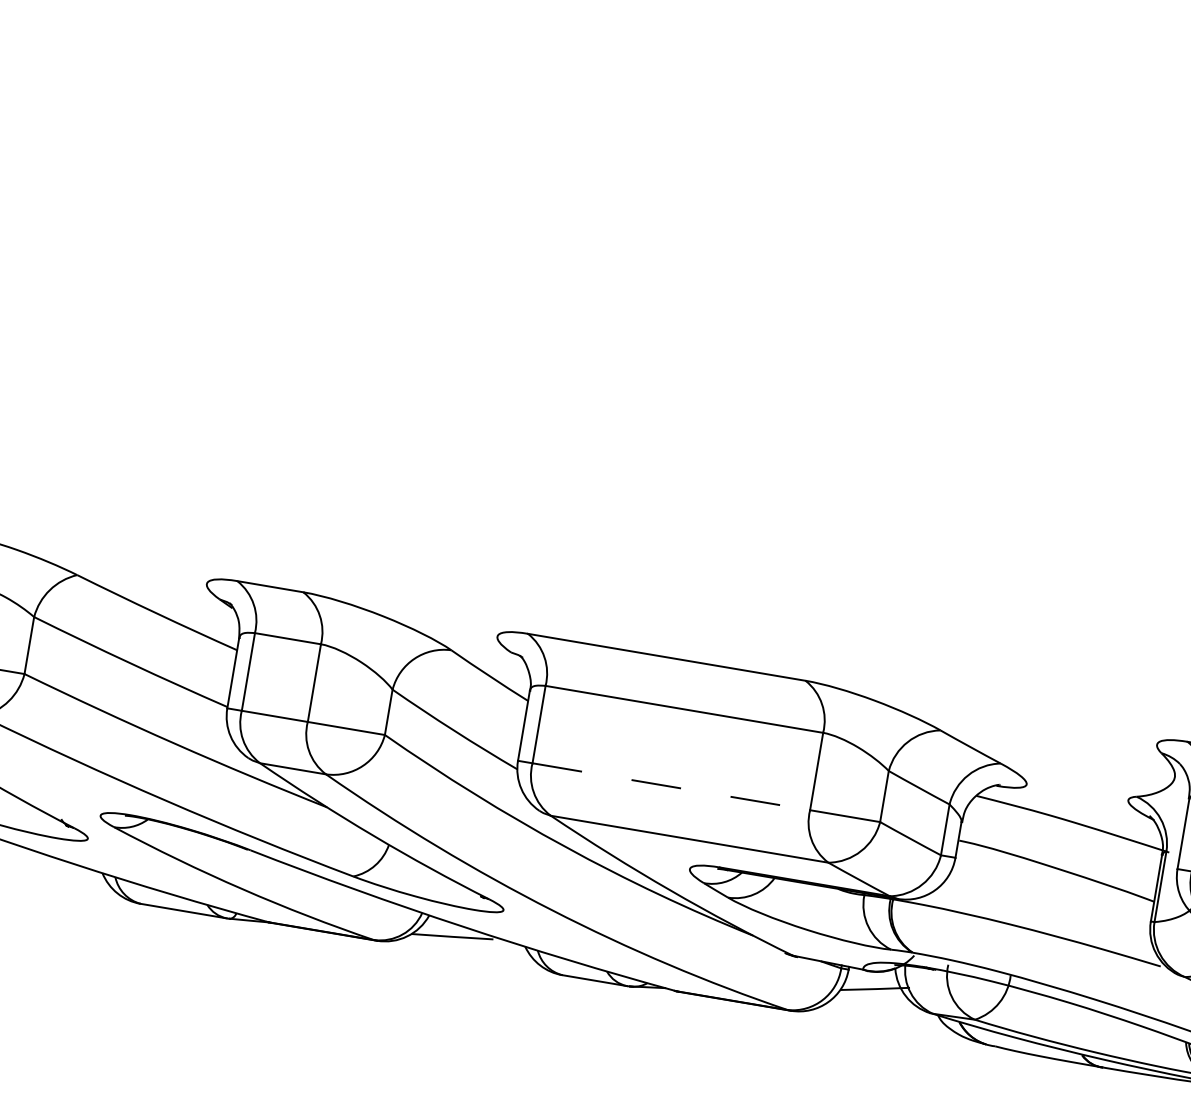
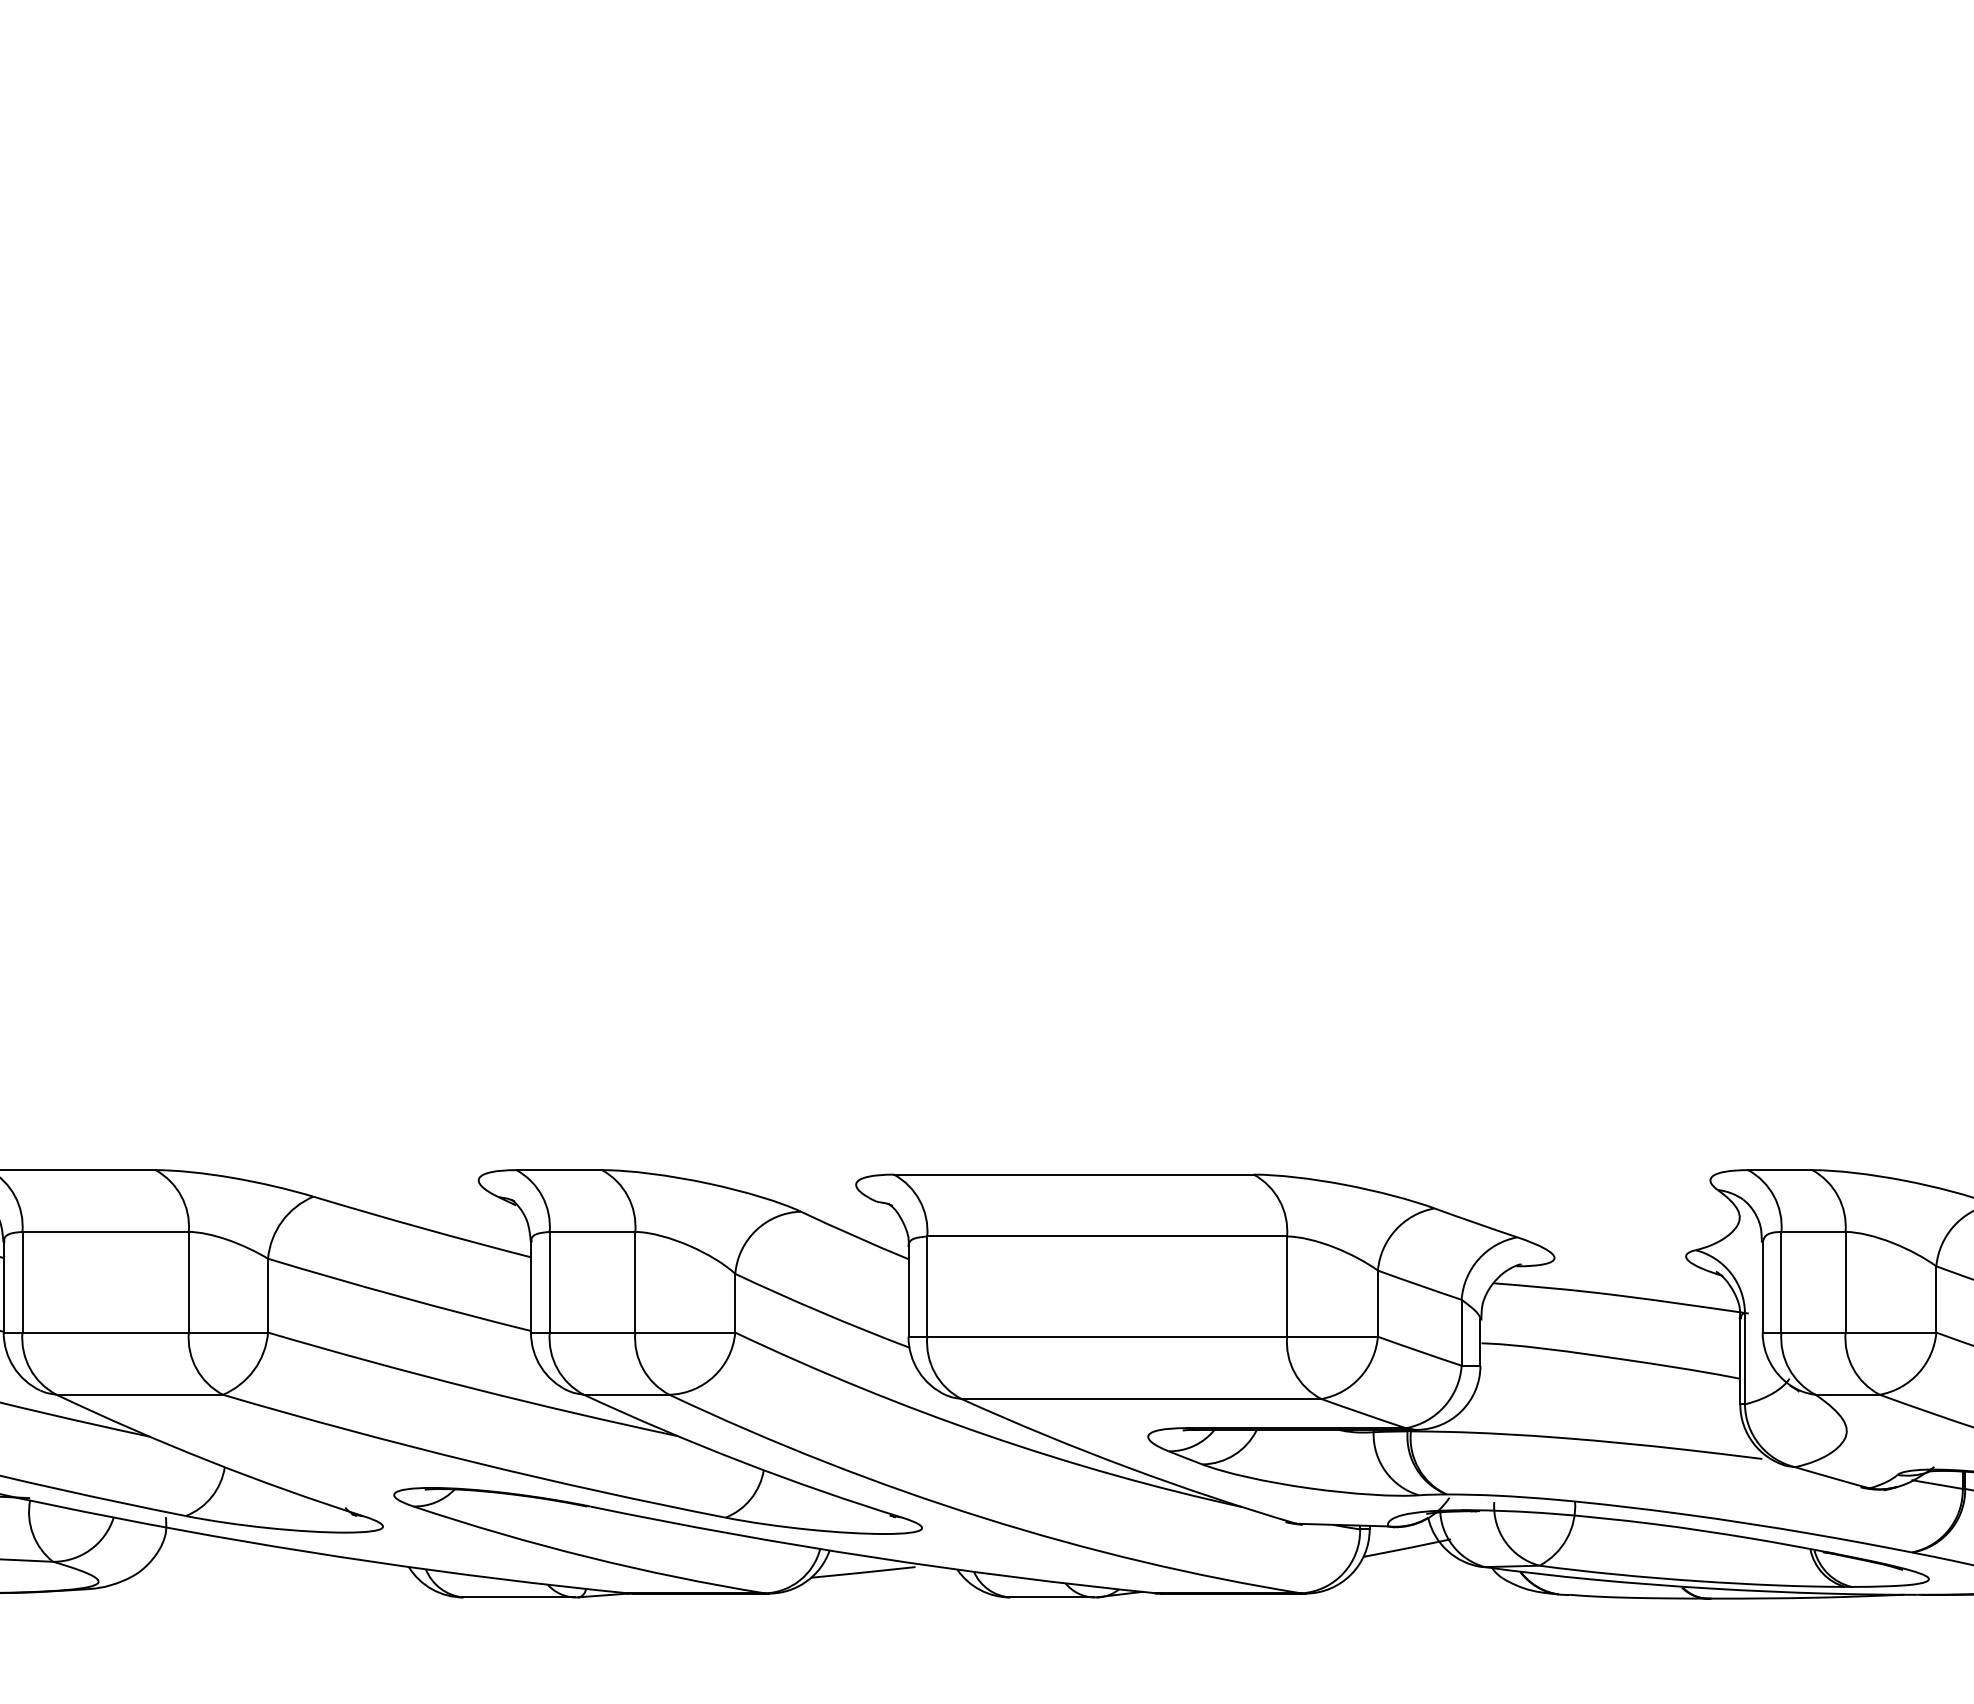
line: (671, 786) -> (1107, 1336), dashed -> solid

